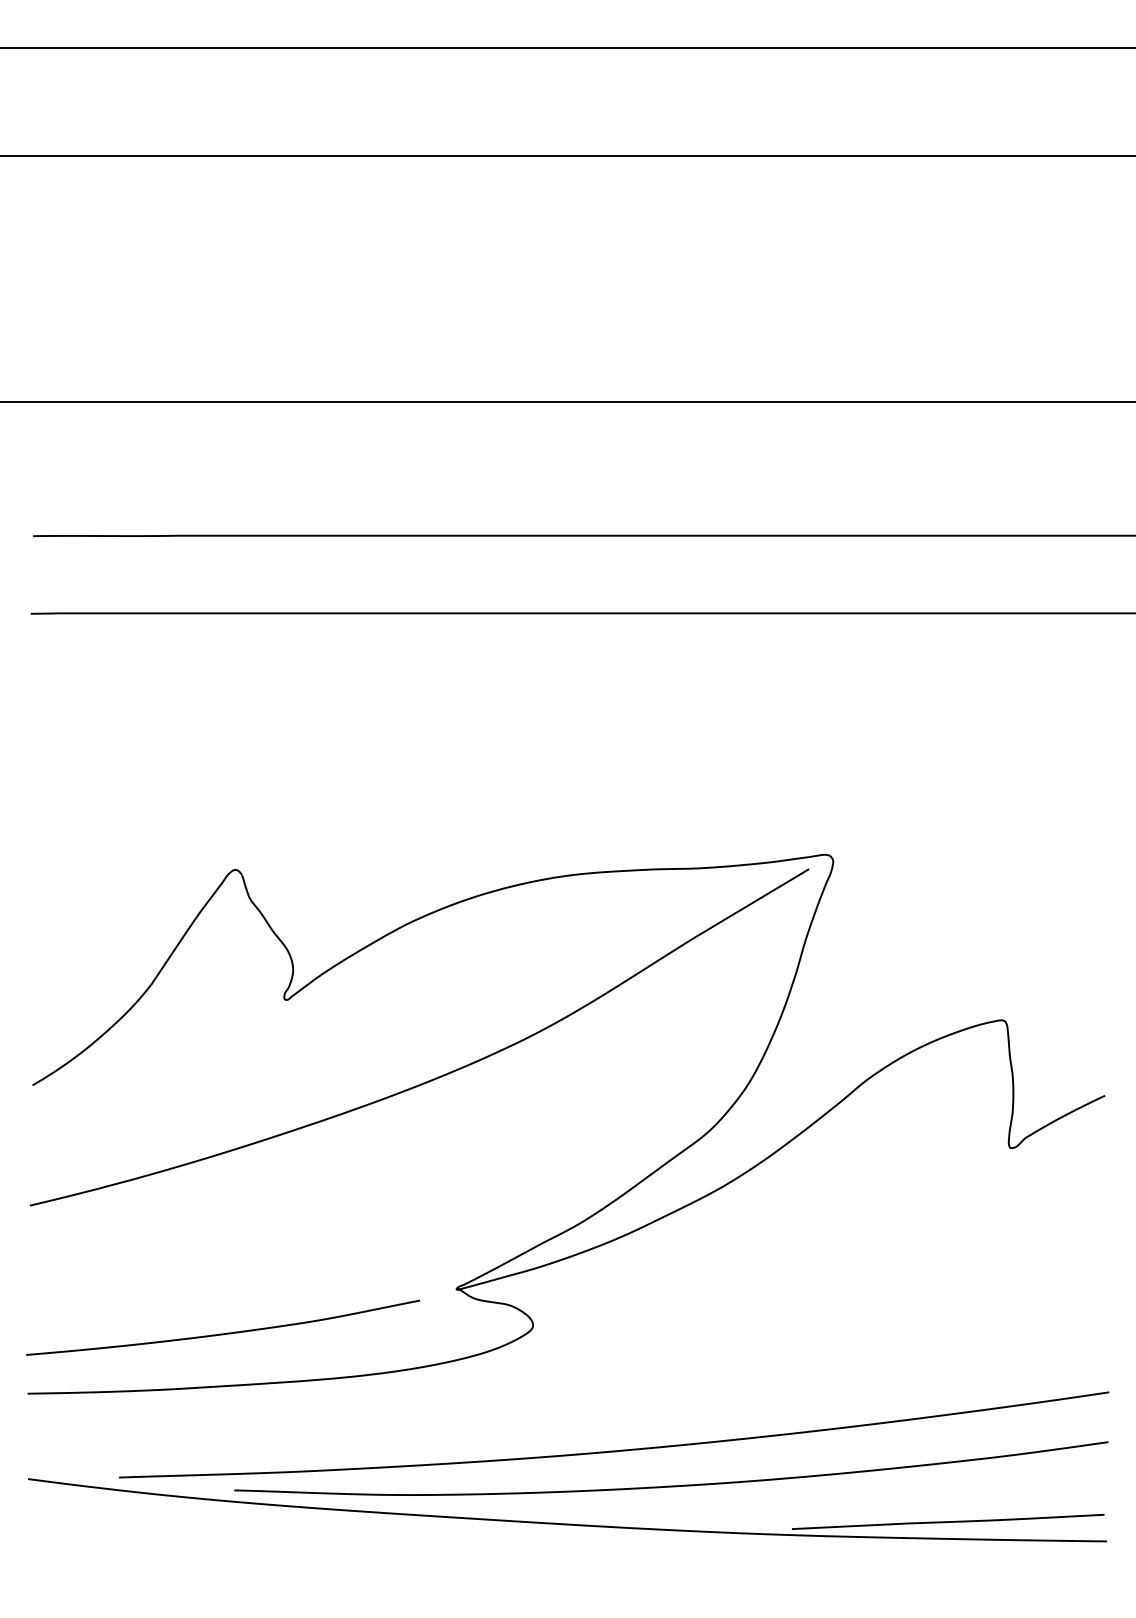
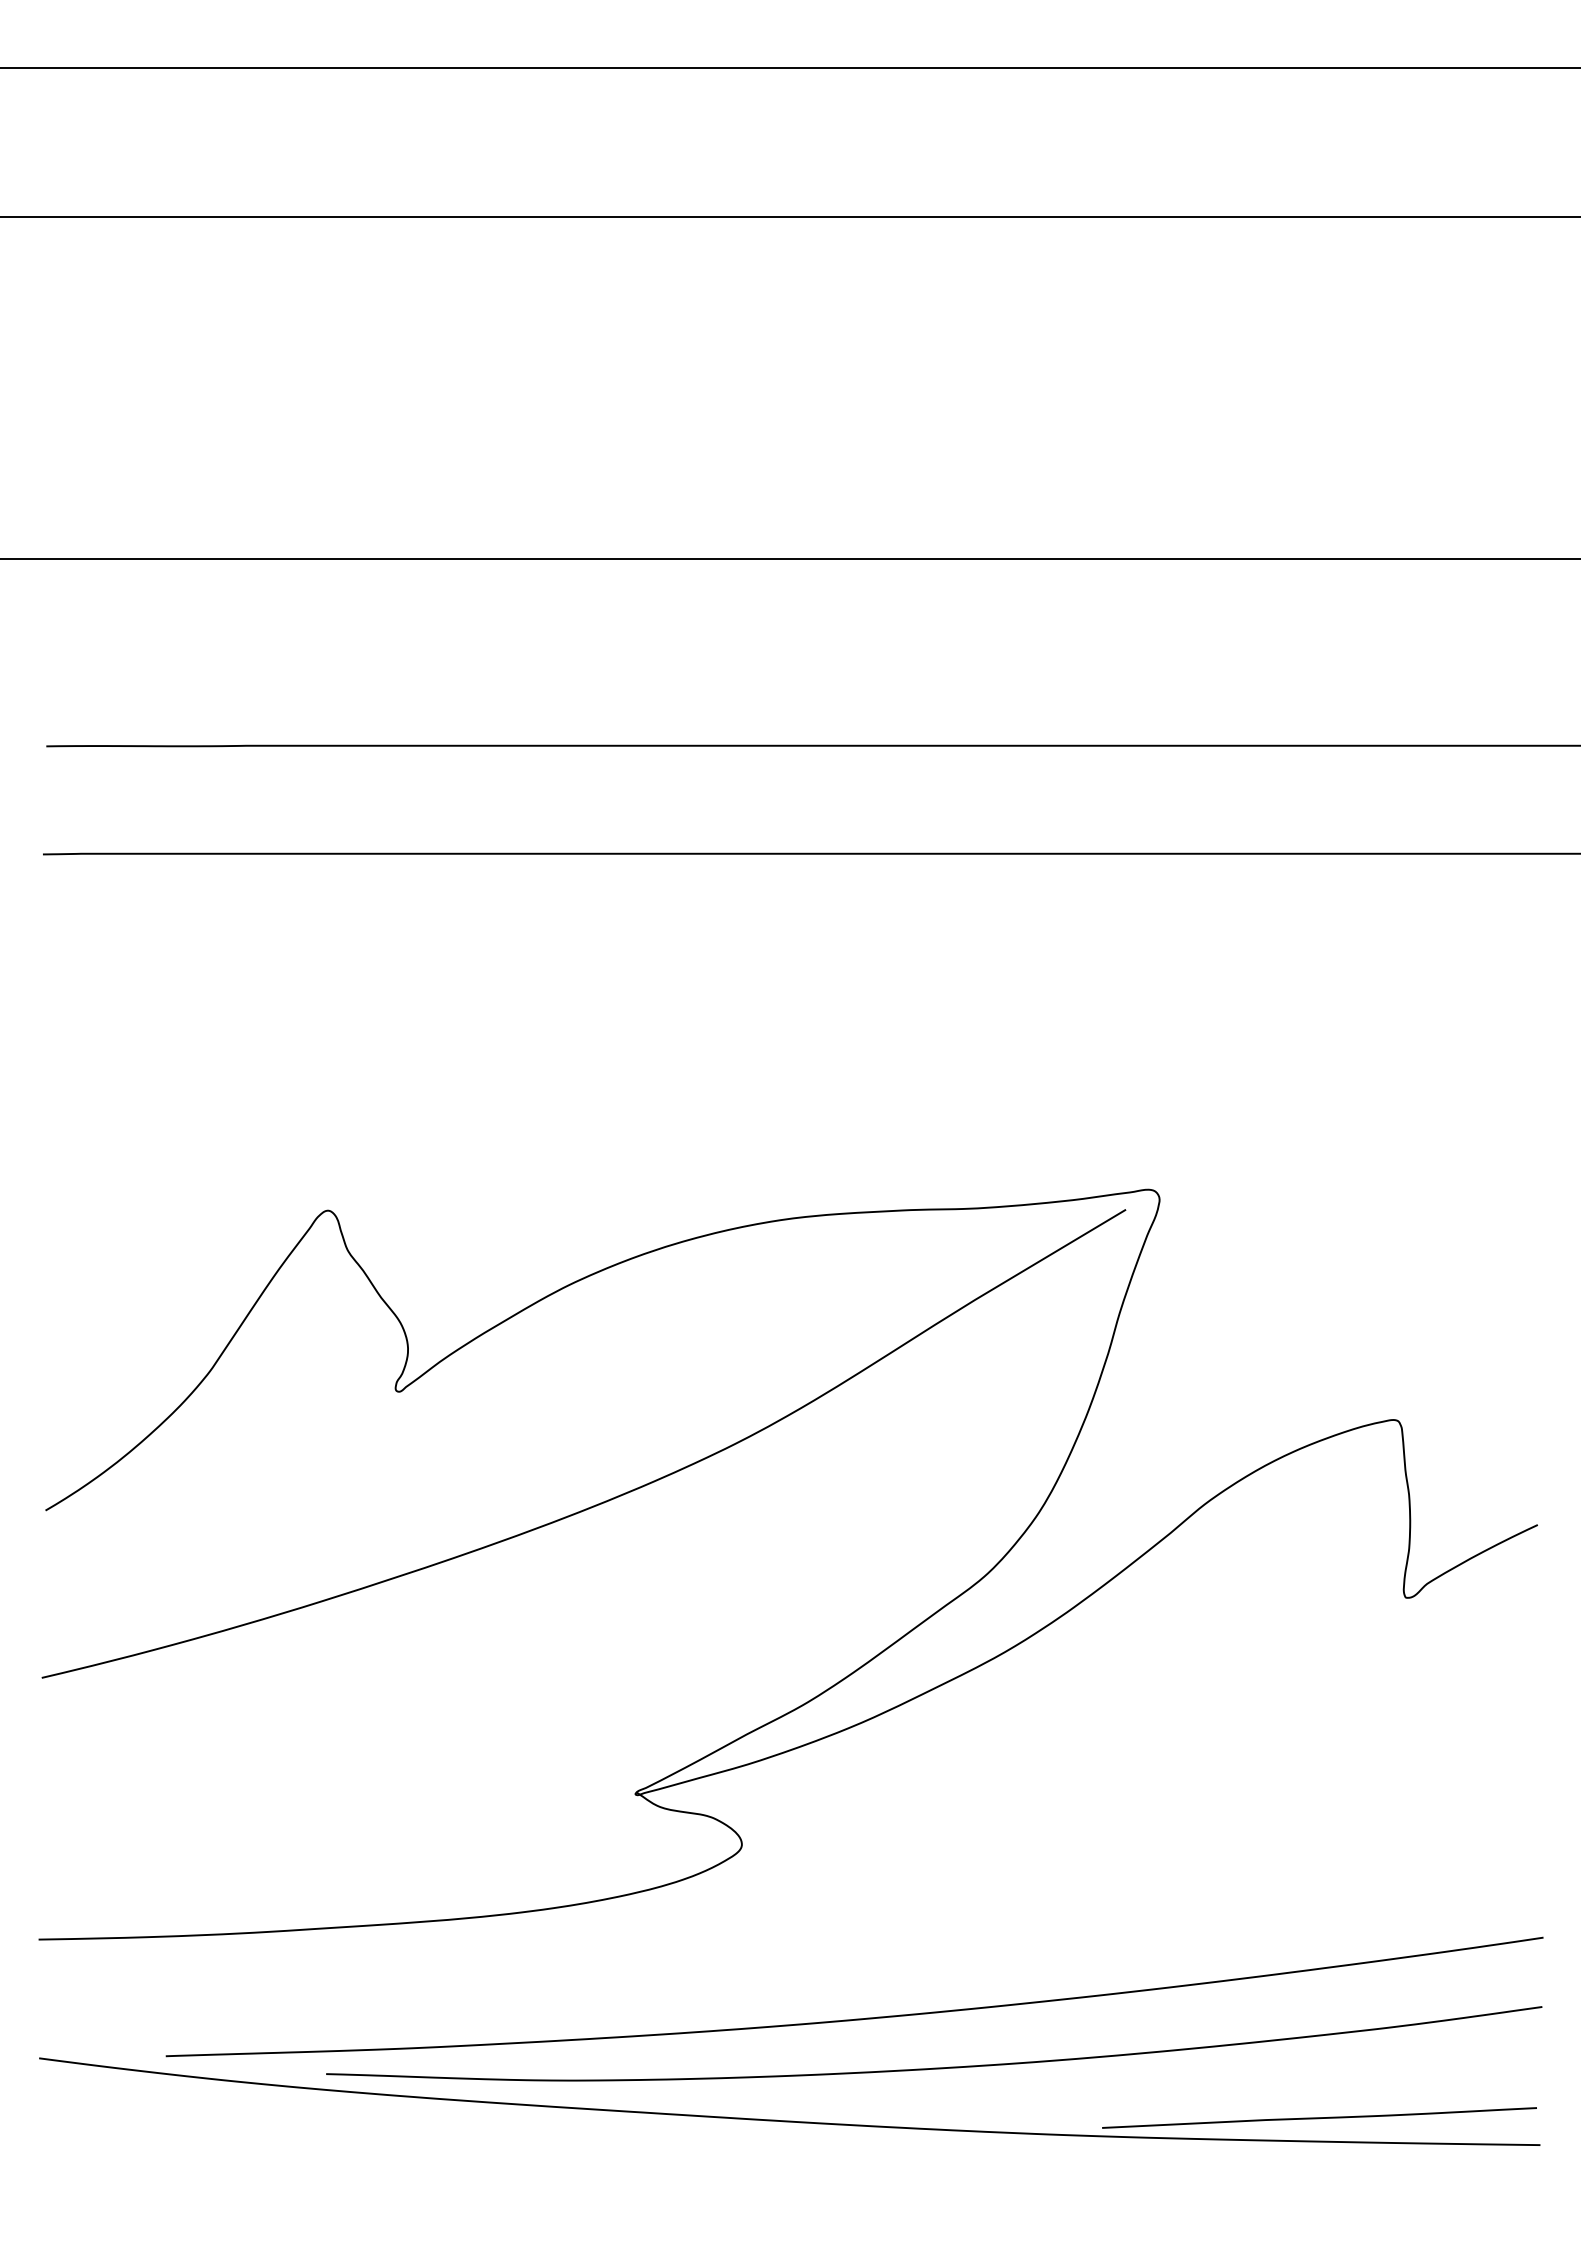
curve: (223, 1333) -> (311, 1855), removed

